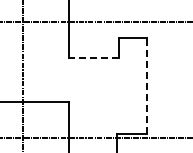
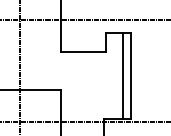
line: (93, 58) -> (82, 52), dashed -> solid
line: (139, 85) -> (123, 75), added
line: (147, 85) -> (130, 75), dashed -> solid

